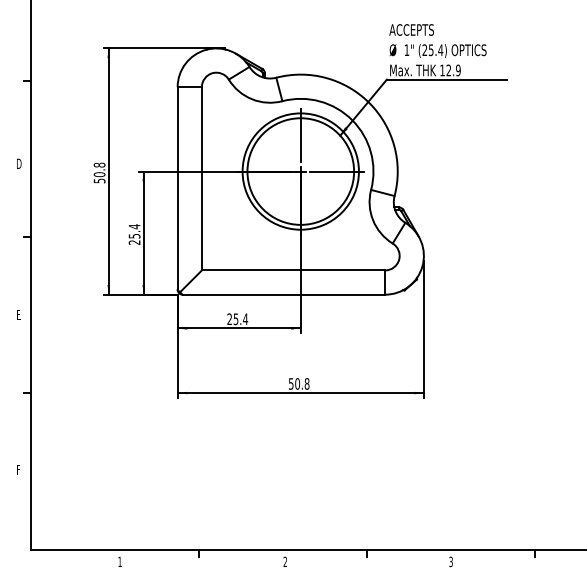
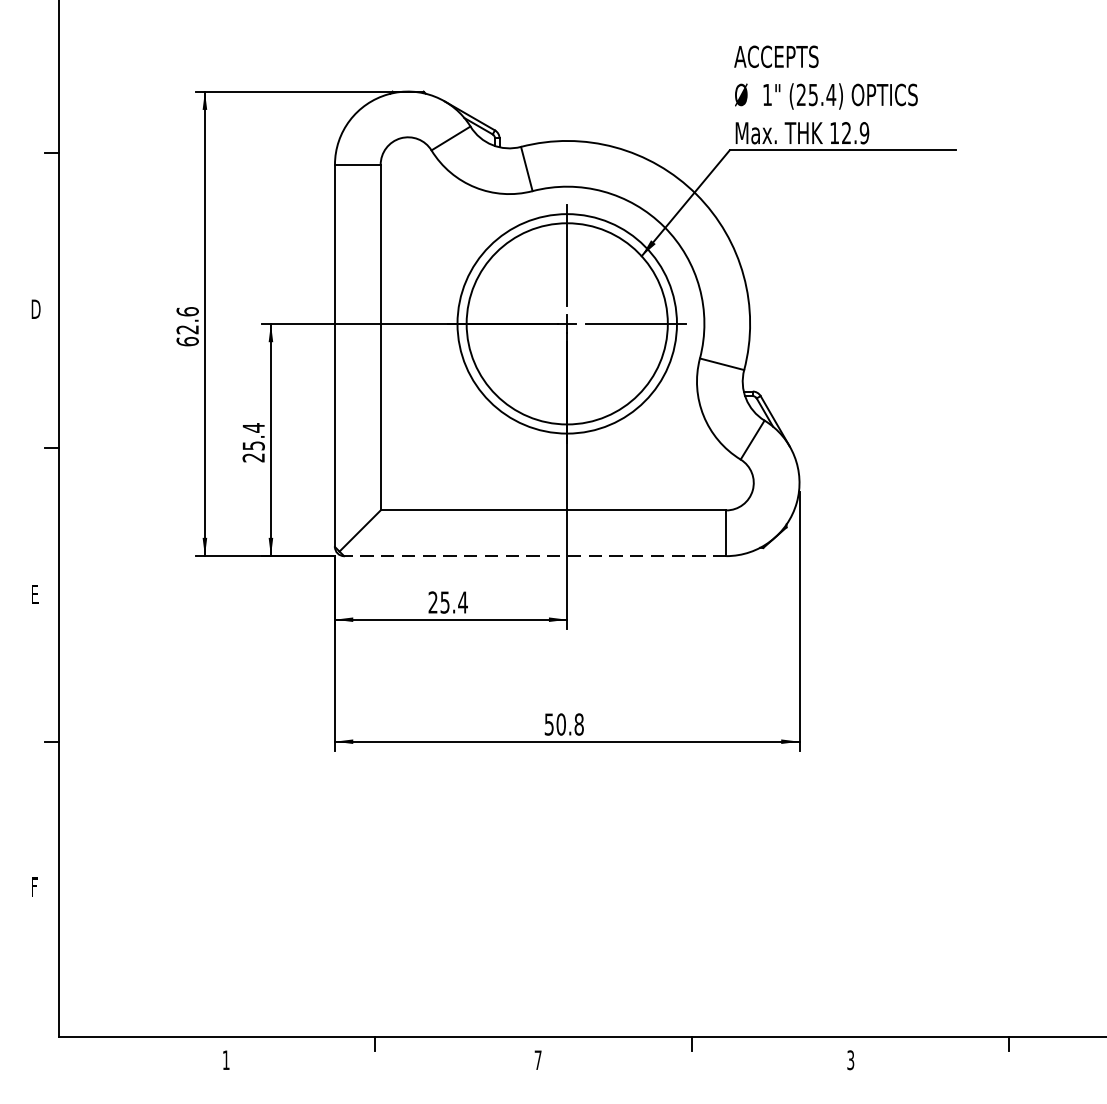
text: (99, 172) -> (187, 325), 50.8 -> 62.6
line: (283, 294) -> (534, 555), solid -> dashed
text: (285, 561) -> (538, 1059), 2 -> 7

